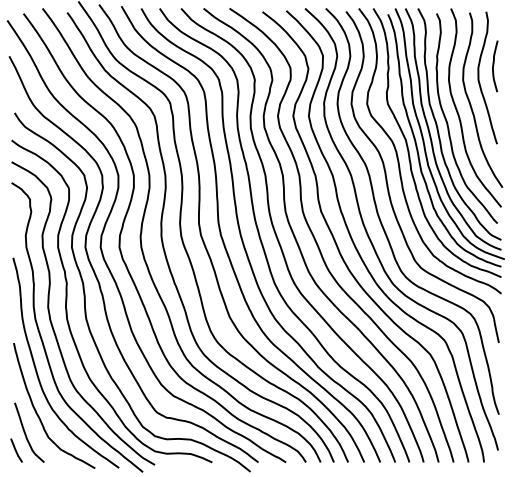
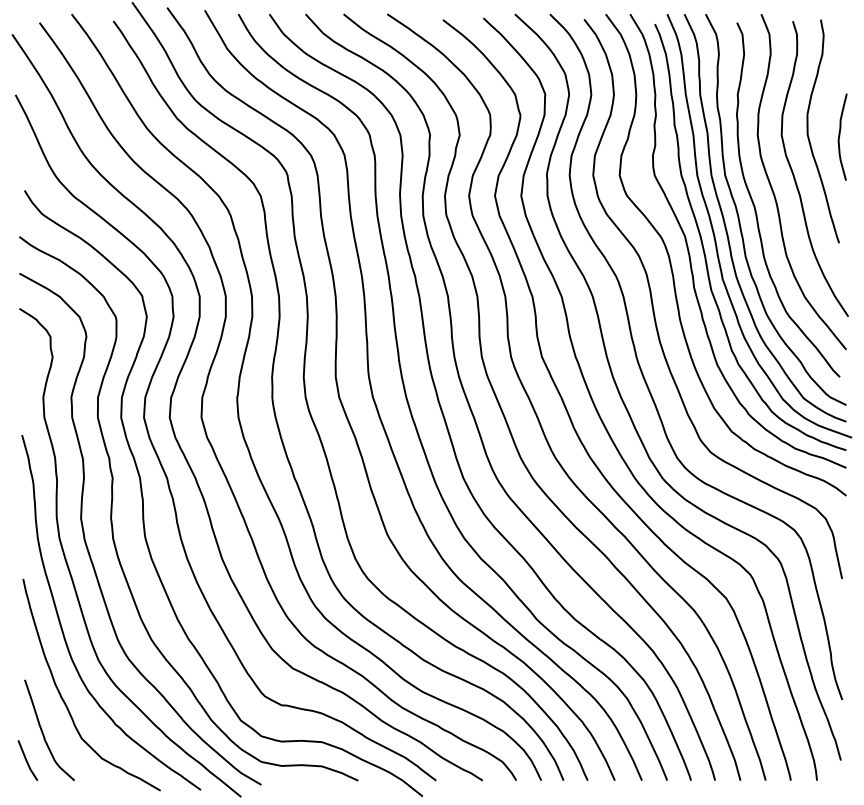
curve: (494, 65) -> (841, 135), moved

